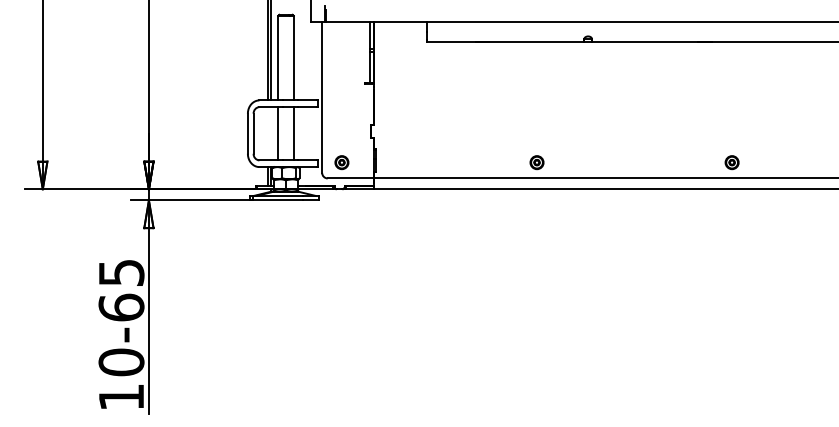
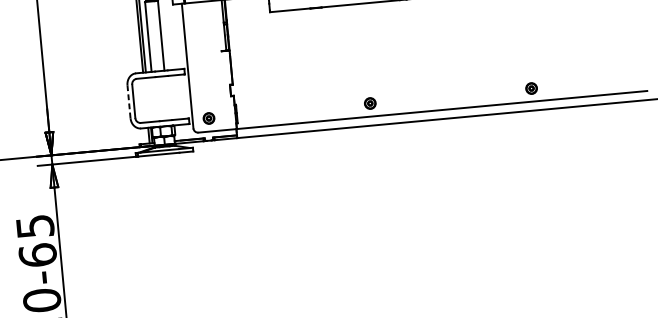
line: (247, 133) -> (128, 101), solid -> dashed
line: (278, 133) -> (154, 99), removed
line: (293, 133) -> (166, 98), removed

